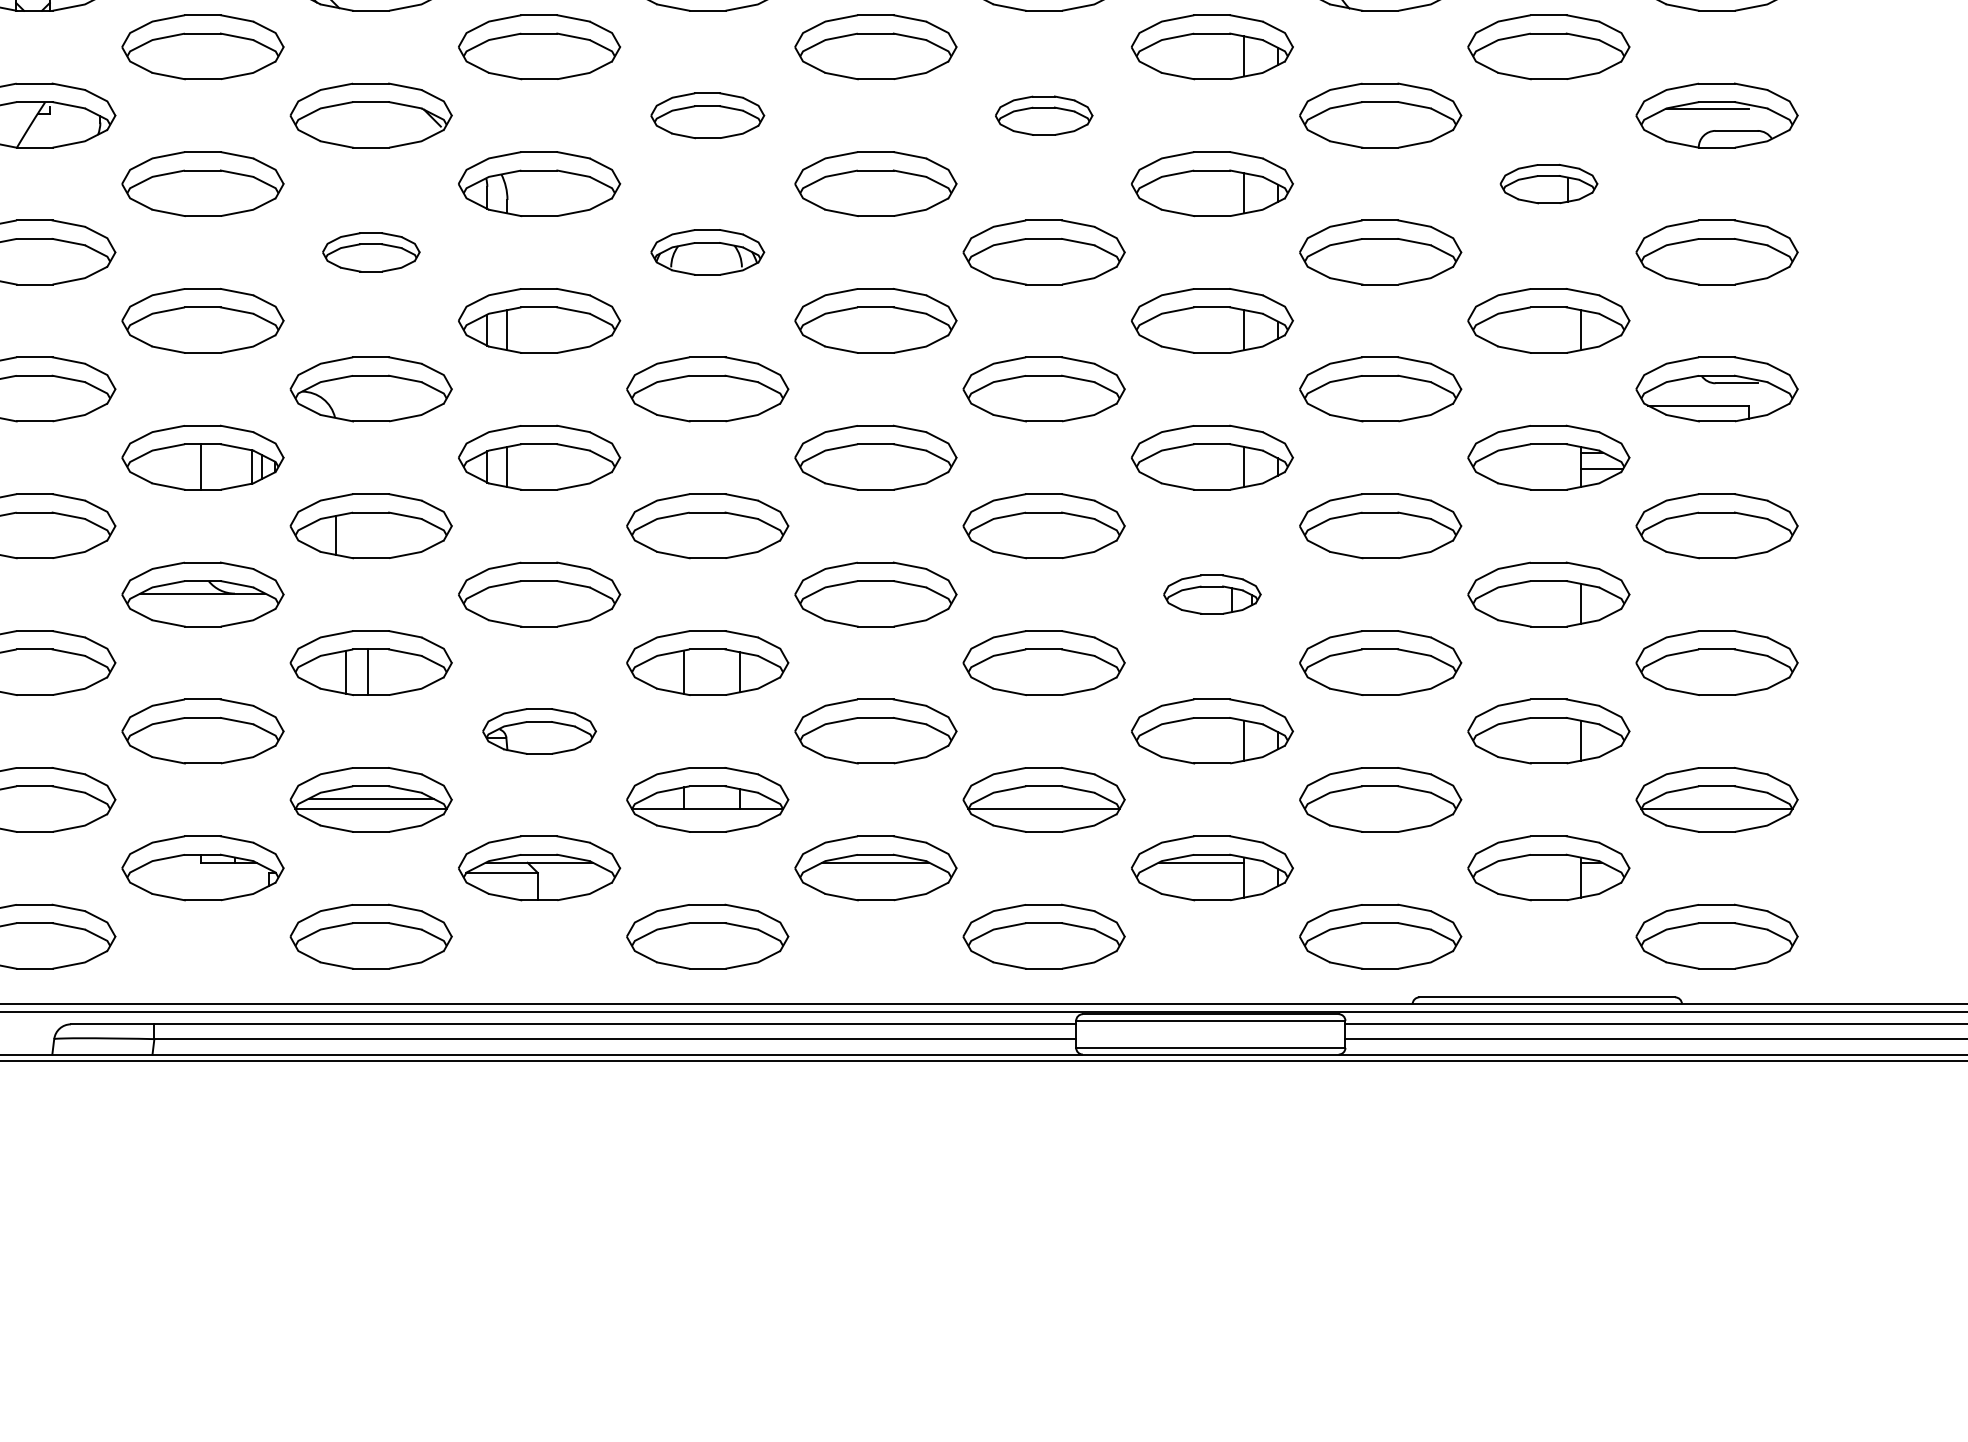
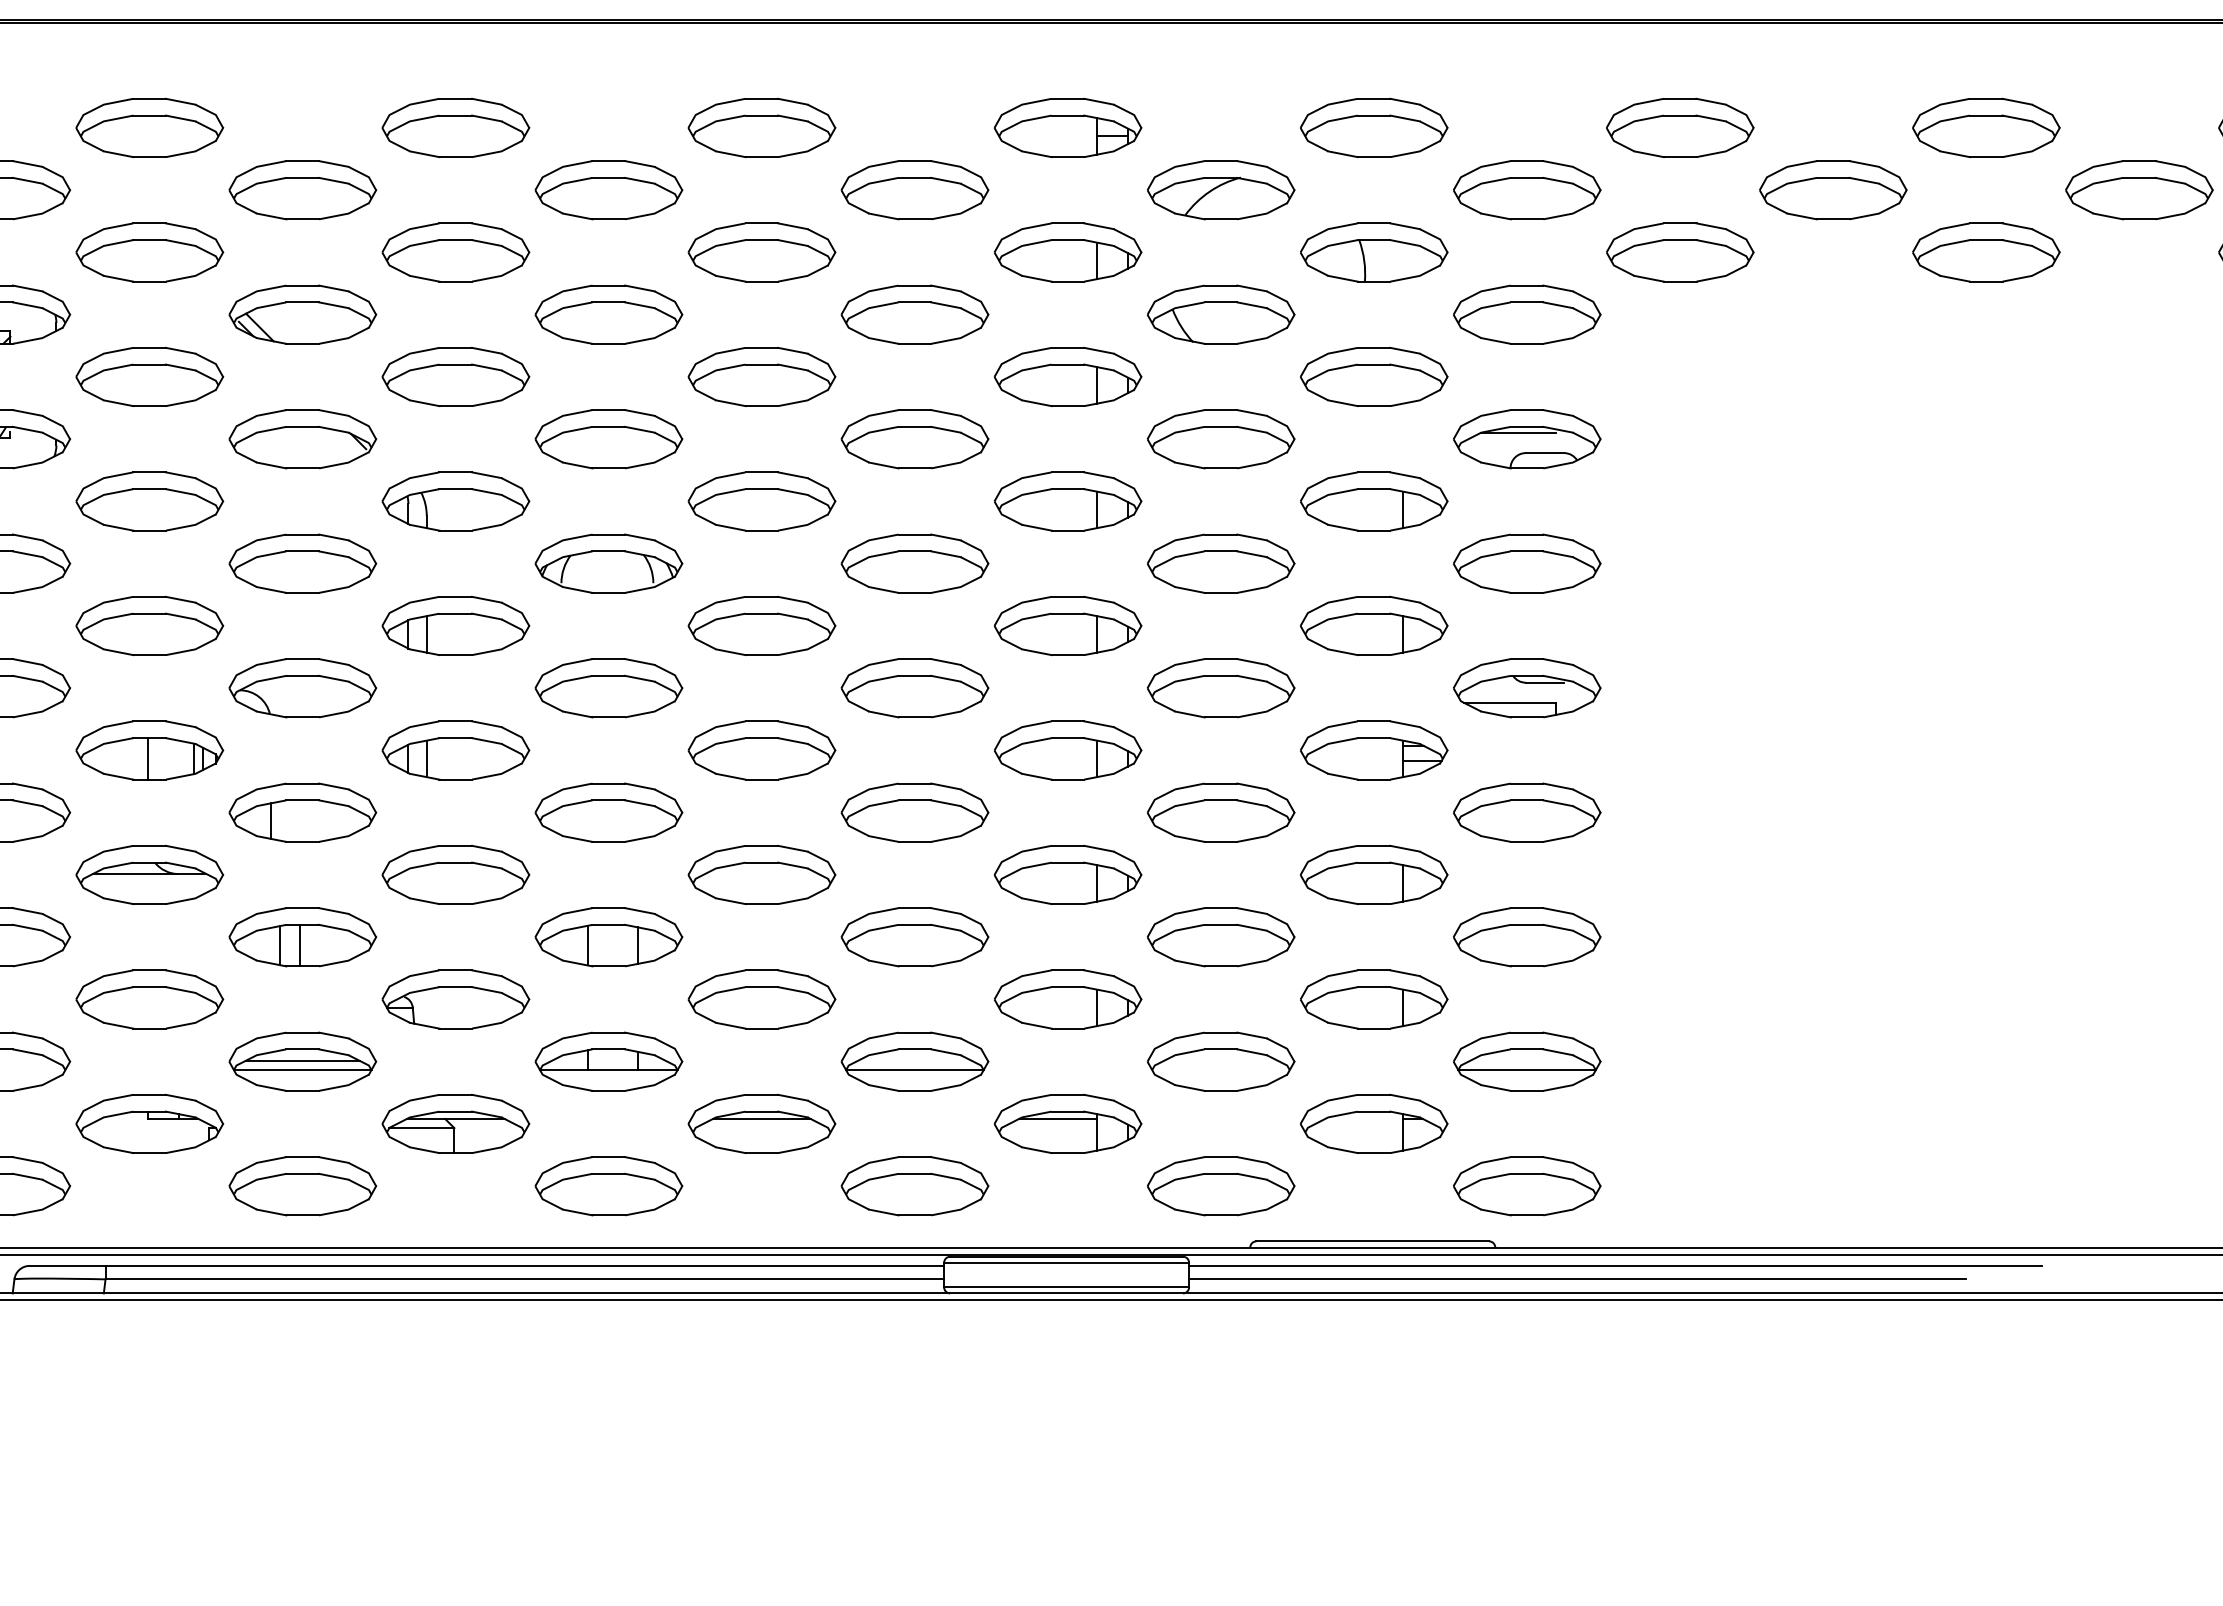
part: (707, 115) -> (608, 439), size x1.43
part: (1043, 115) -> (914, 439), size x1.67
part: (1549, 184) -> (1374, 501), size x1.67
part: (370, 252) -> (302, 563), size x1.67
part: (707, 252) -> (608, 563), size x1.43
part: (1211, 594) -> (1067, 874), size x1.67
part: (539, 731) -> (455, 999), size x1.43

